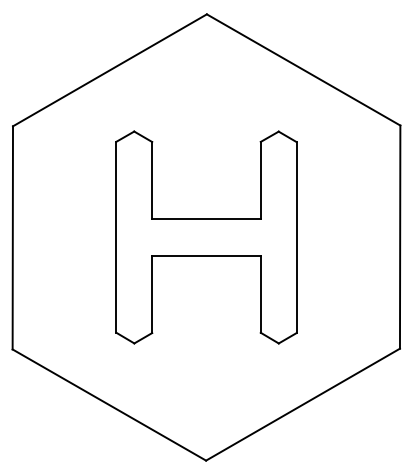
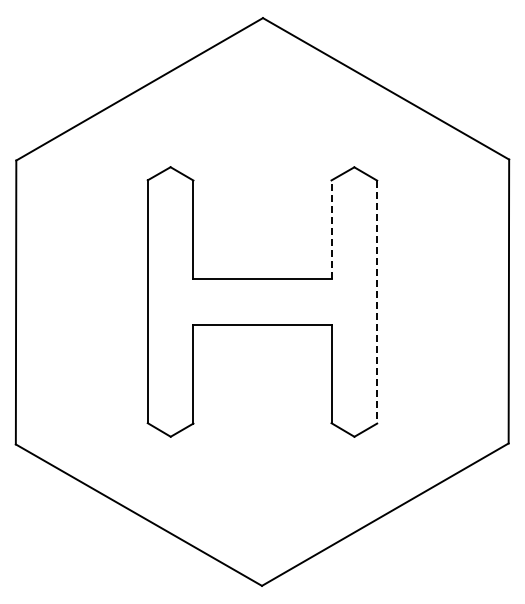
line: (260, 179) -> (331, 228), solid -> dashed
line: (296, 237) -> (377, 302), solid -> dashed

